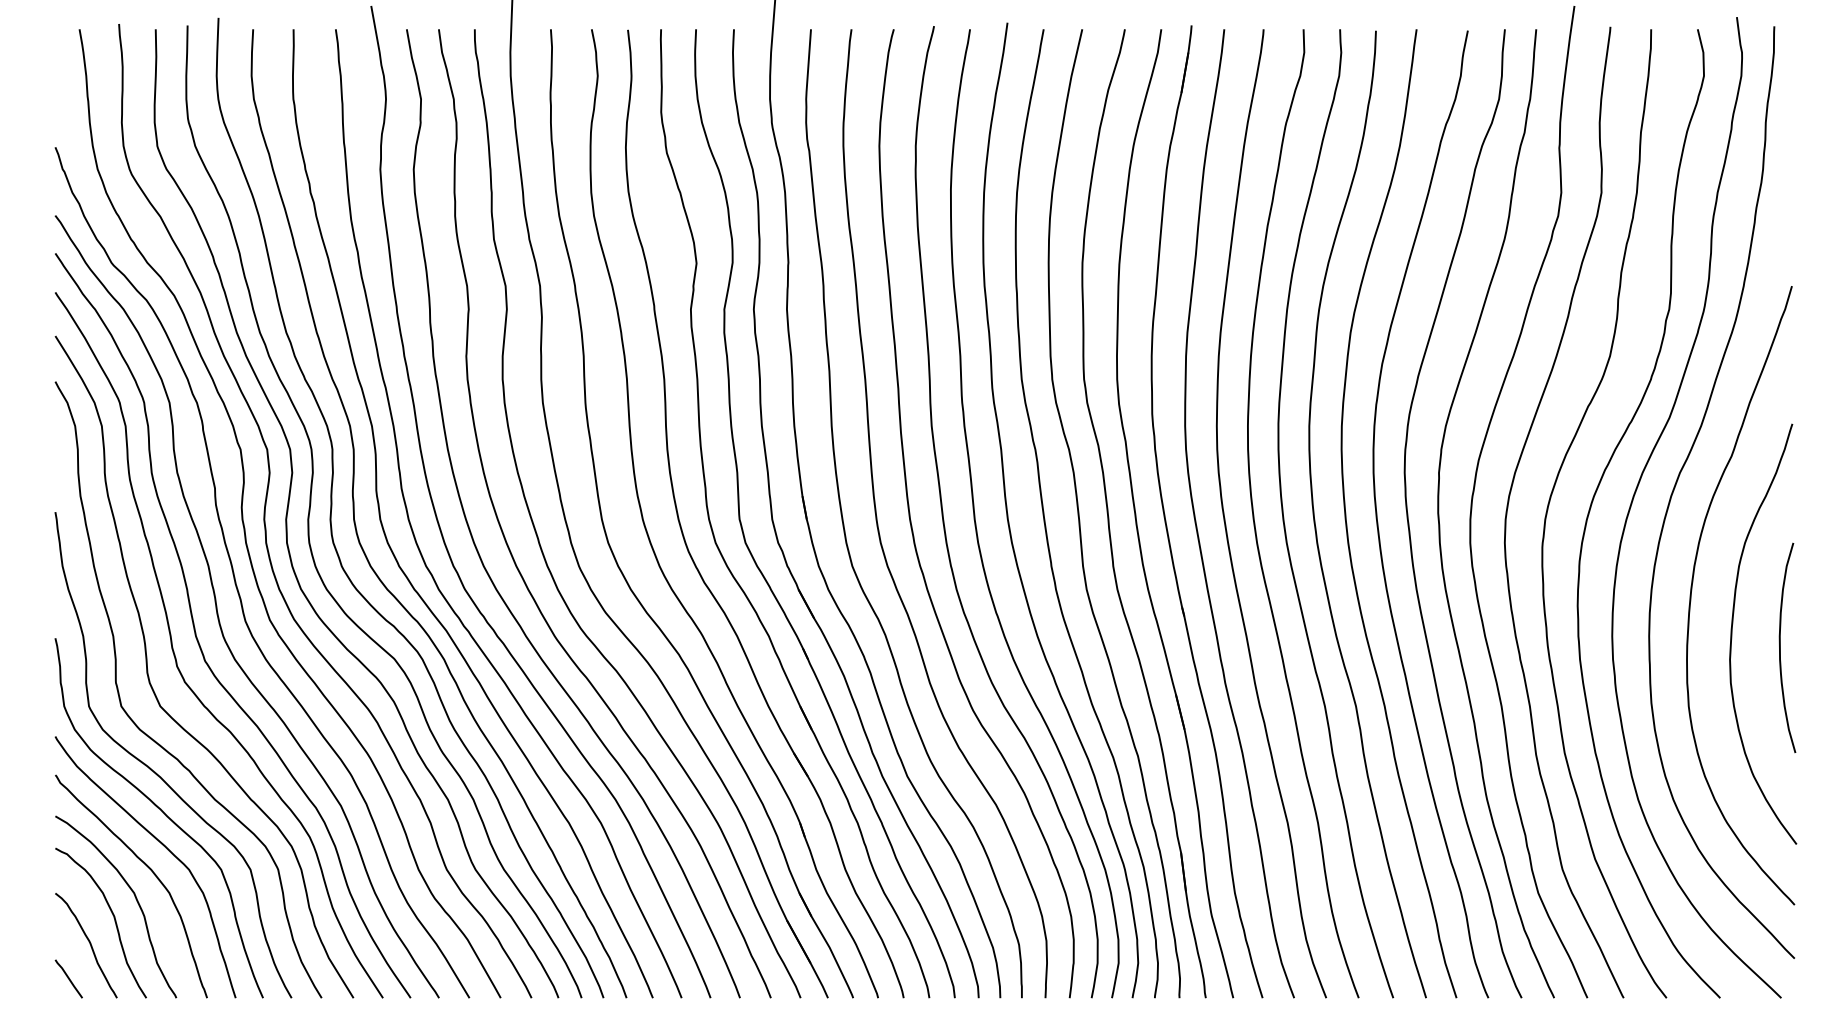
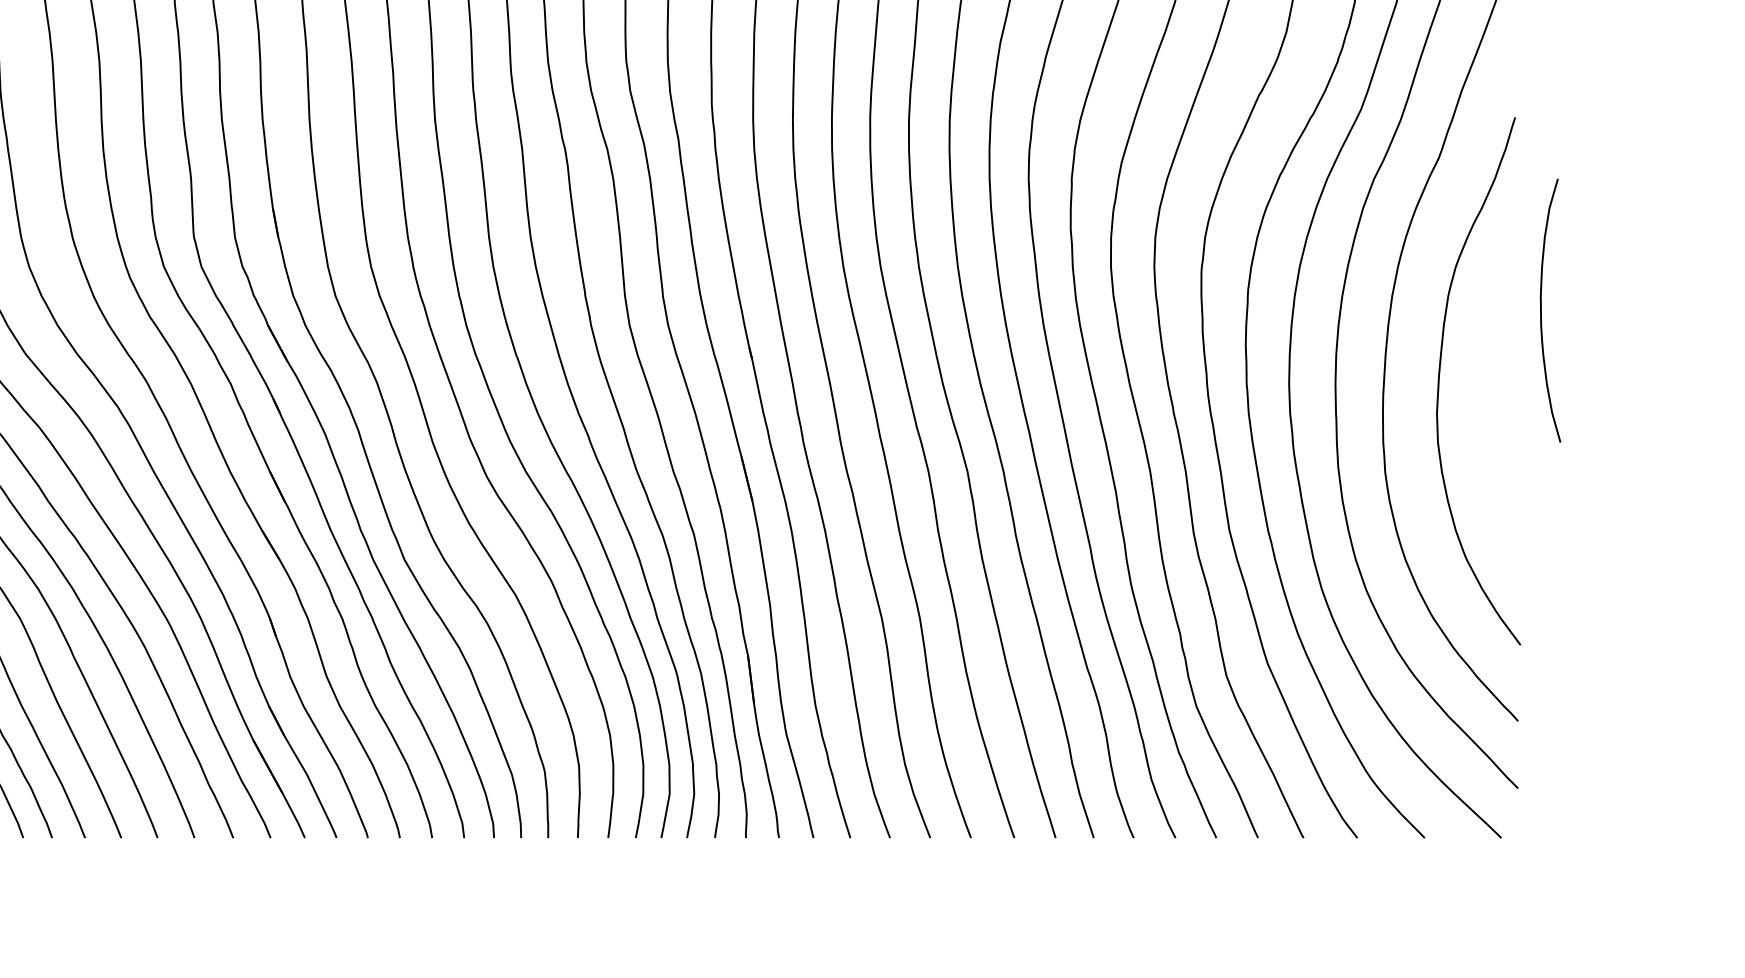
curve: (1780, 647) -> (1541, 310), moved

